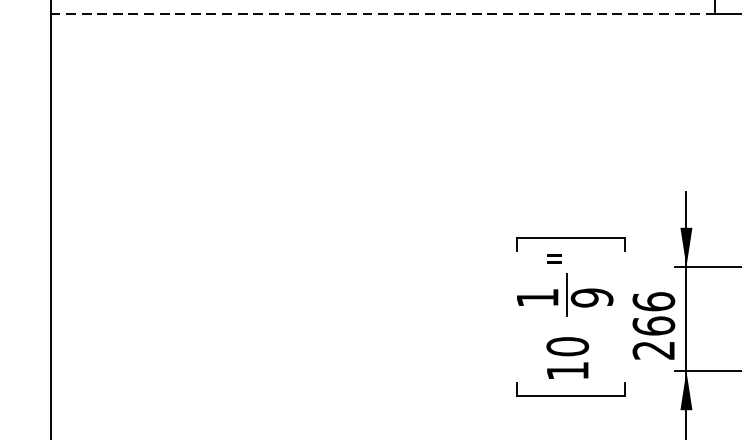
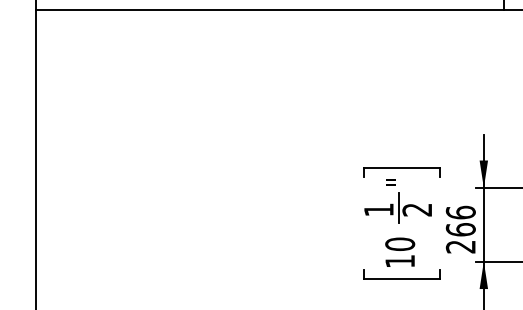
line: (383, 13) -> (270, 9), dashed -> solid
text: (592, 297) -> (417, 209), 9 -> 2

